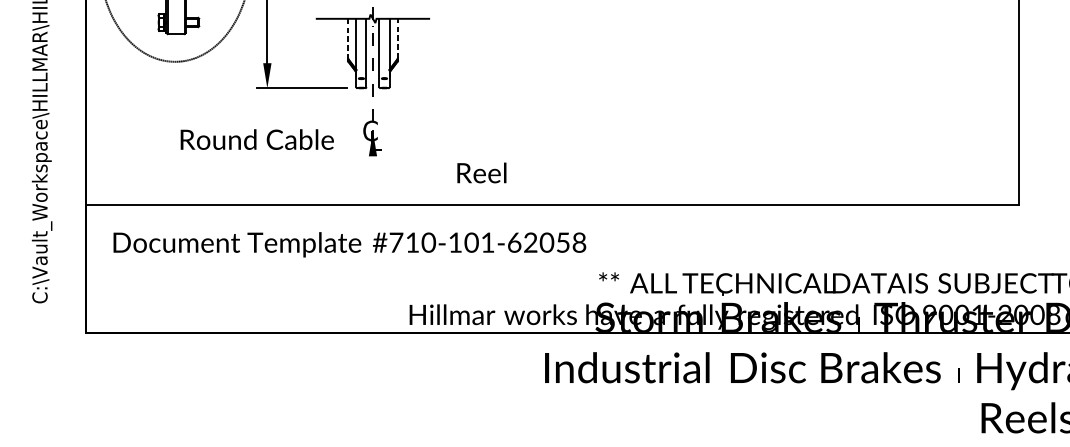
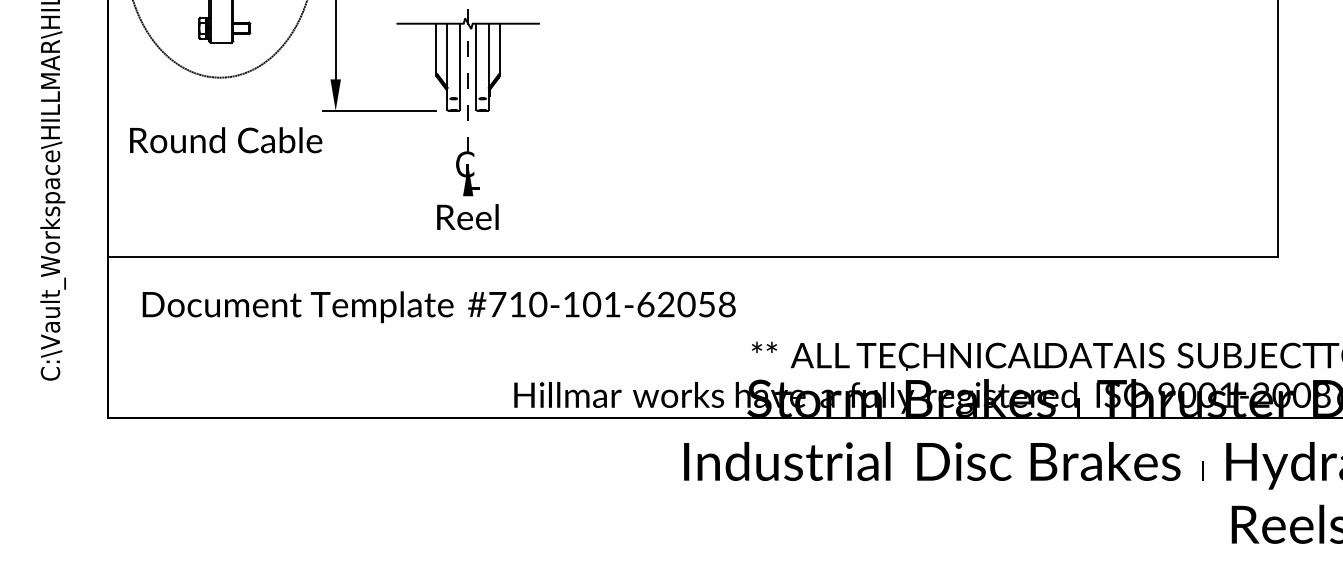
line: (347, 38) -> (436, 48), dashed -> solid
line: (397, 38) -> (499, 48), dashed -> solid
text: (257, 139) -> (226, 140), moved
text: (481, 173) -> (467, 217), moved

